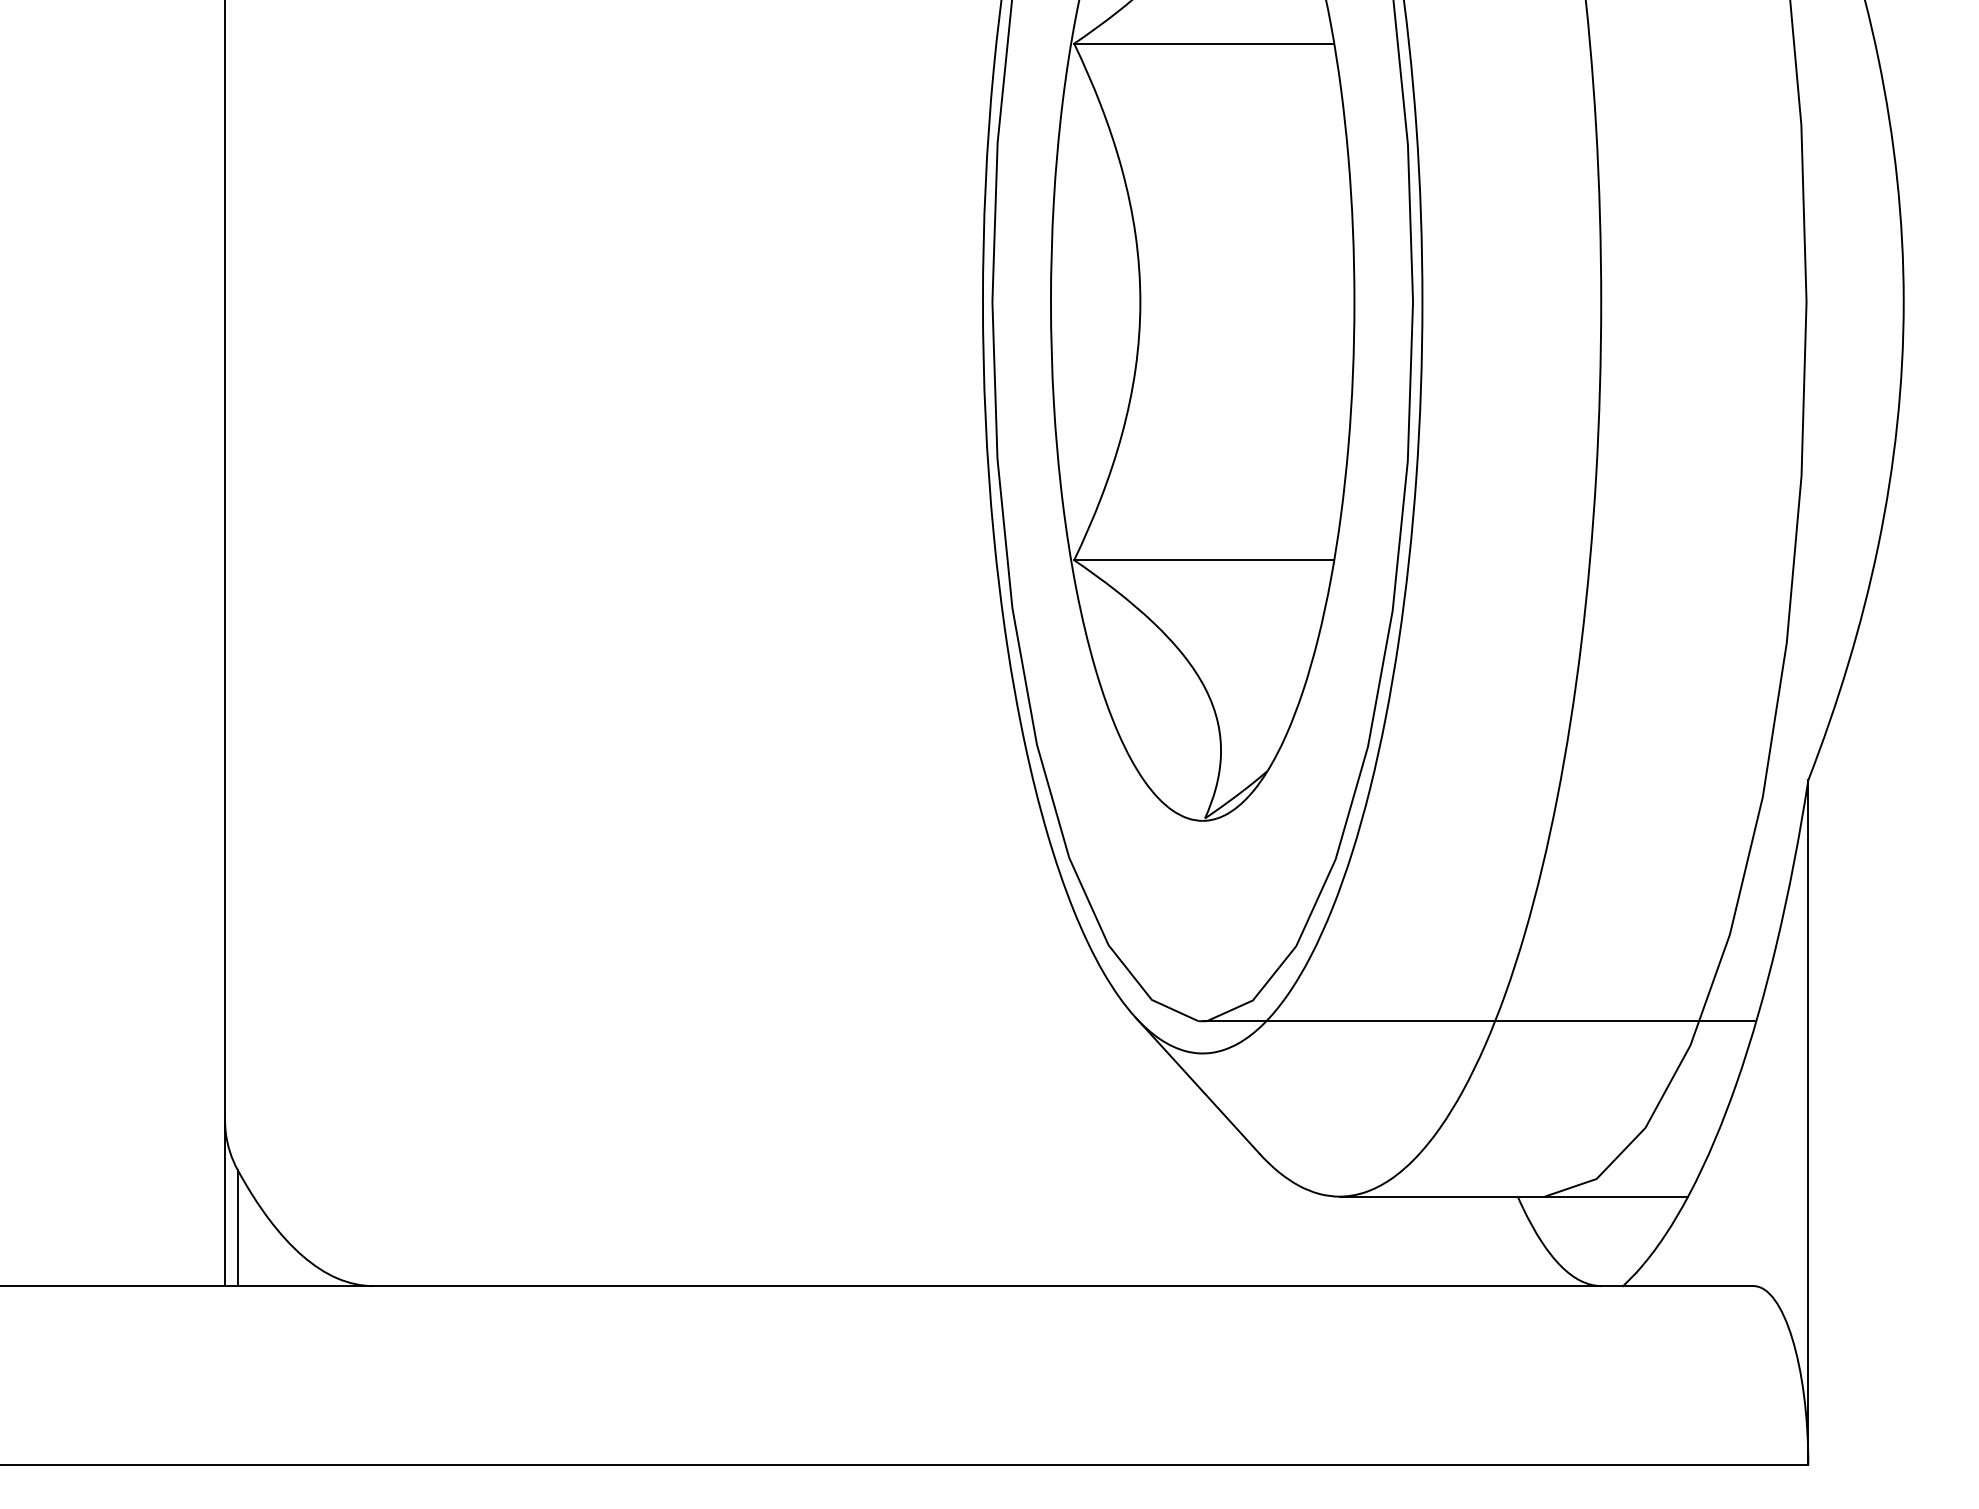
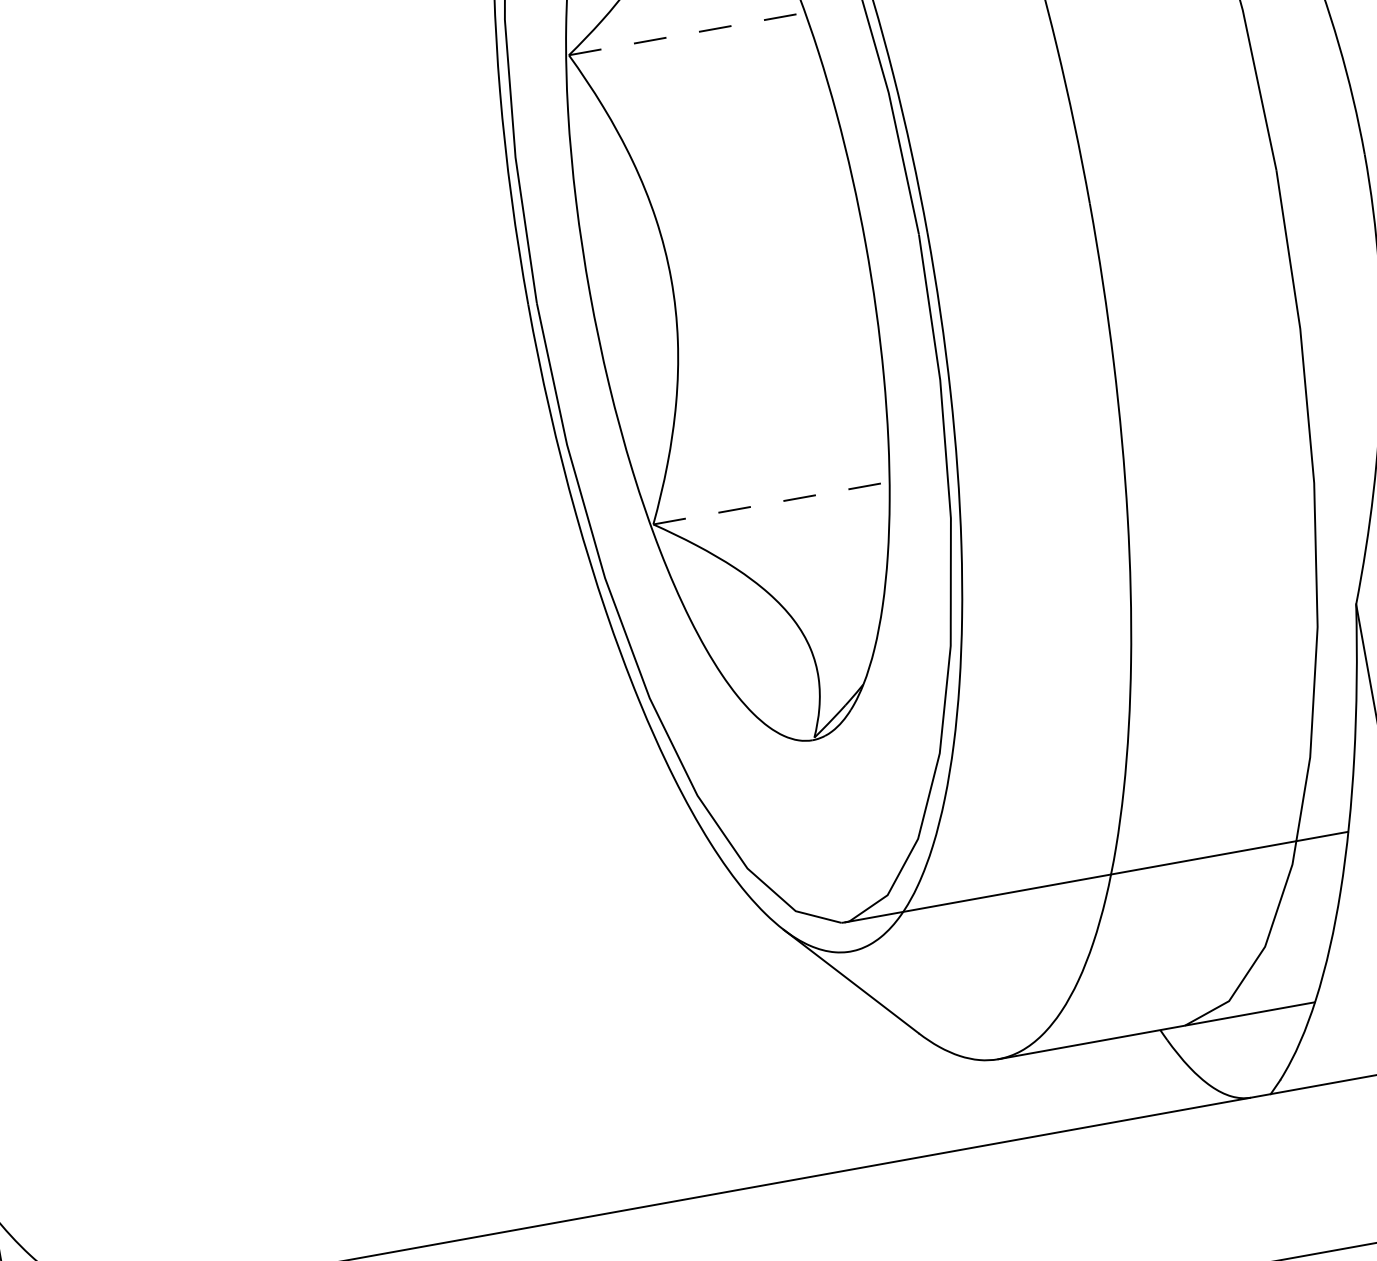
line: (1204, 43) -> (687, 33), solid -> dashed
line: (1204, 560) -> (771, 503), solid -> dashed

